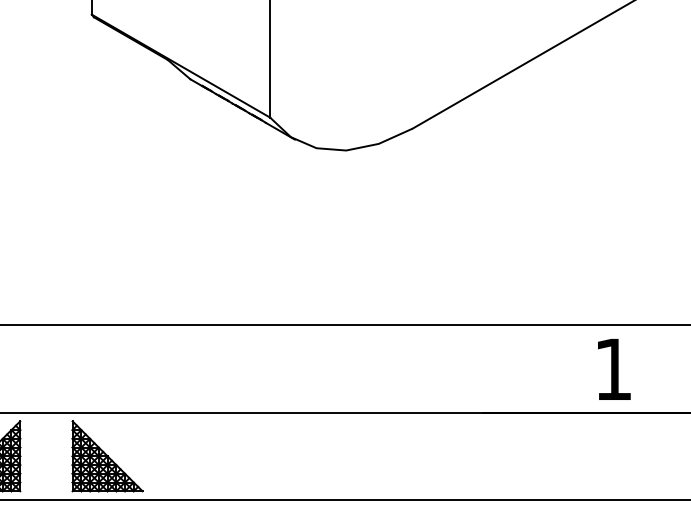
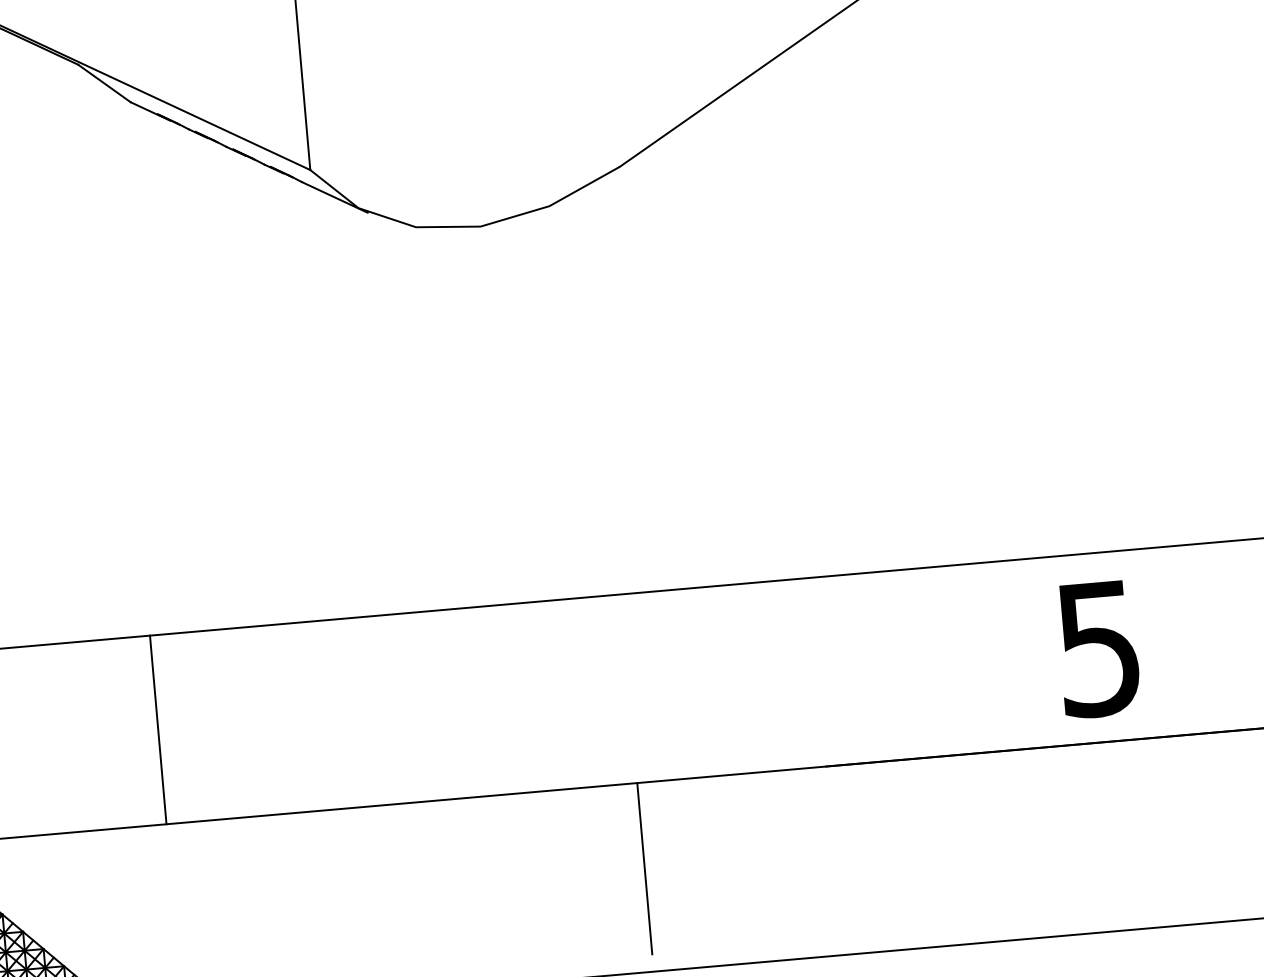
line: (177, 368) -> (157, 729), added
text: (613, 369) -> (1098, 648), 1 -> 5
line: (395, 451) -> (643, 867), added

